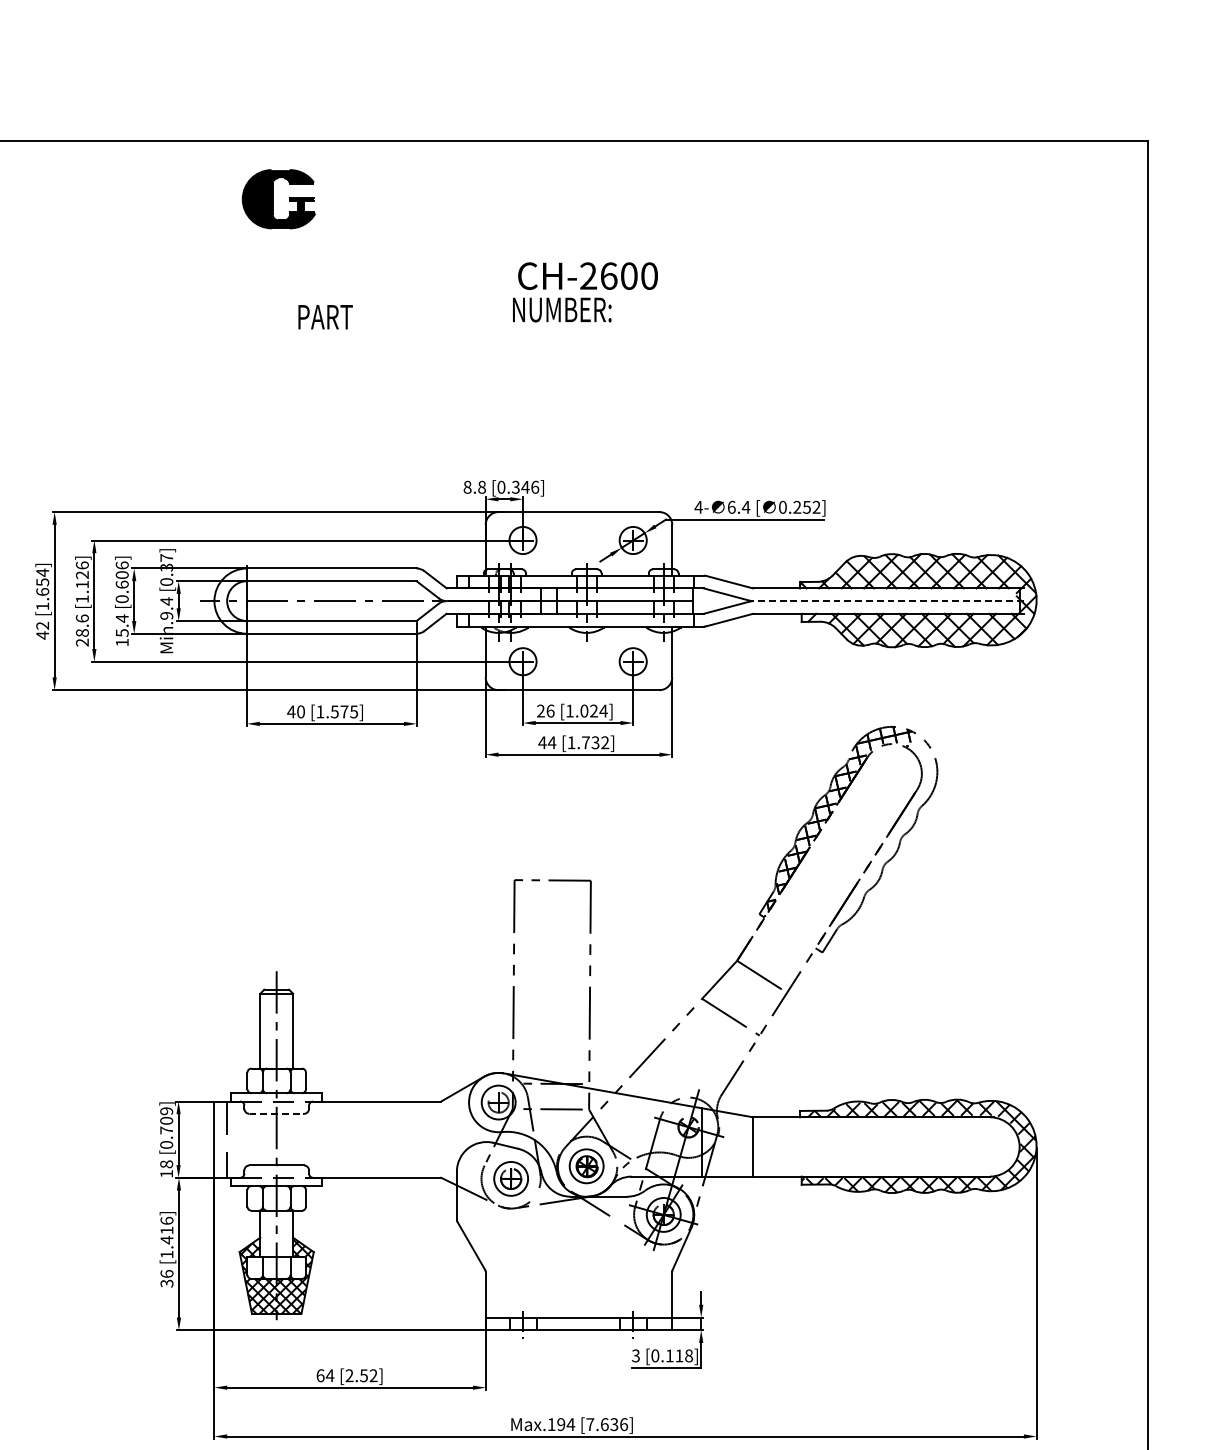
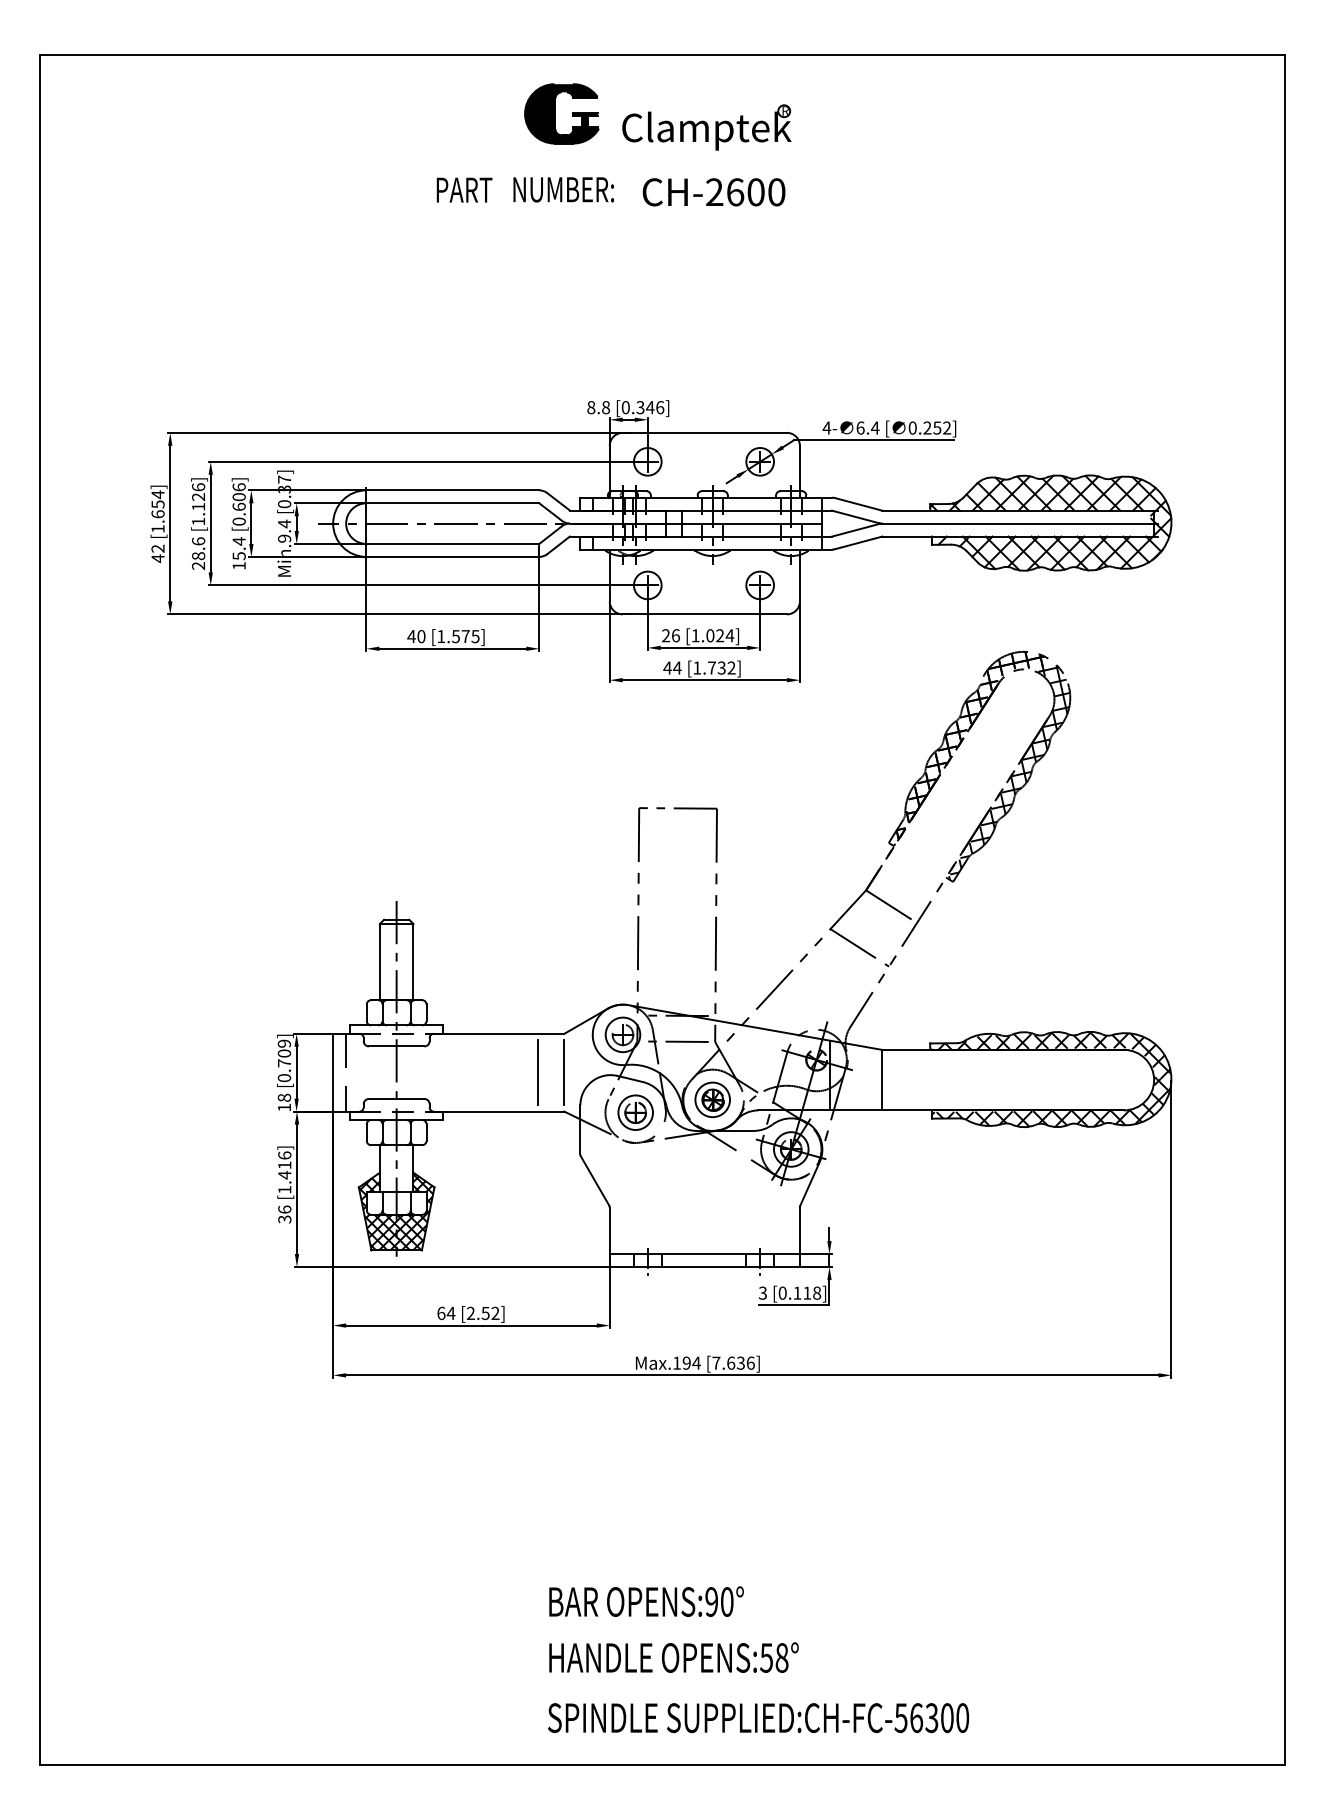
part: (278, 198) -> (561, 113), moved
part: (580, 212) -> (706, 127), added
text: (561, 309) -> (563, 189), moved
text: (325, 316) -> (464, 189), moved
line: (887, 600) -> (1019, 523), dashed -> solid
hatch: (877, 844) -> (1009, 771), added
line: (276, 1113) -> (396, 1046), dashed -> solid
line: (415, 1139) -> (538, 1072), added
line: (441, 1139) -> (564, 1072), added

